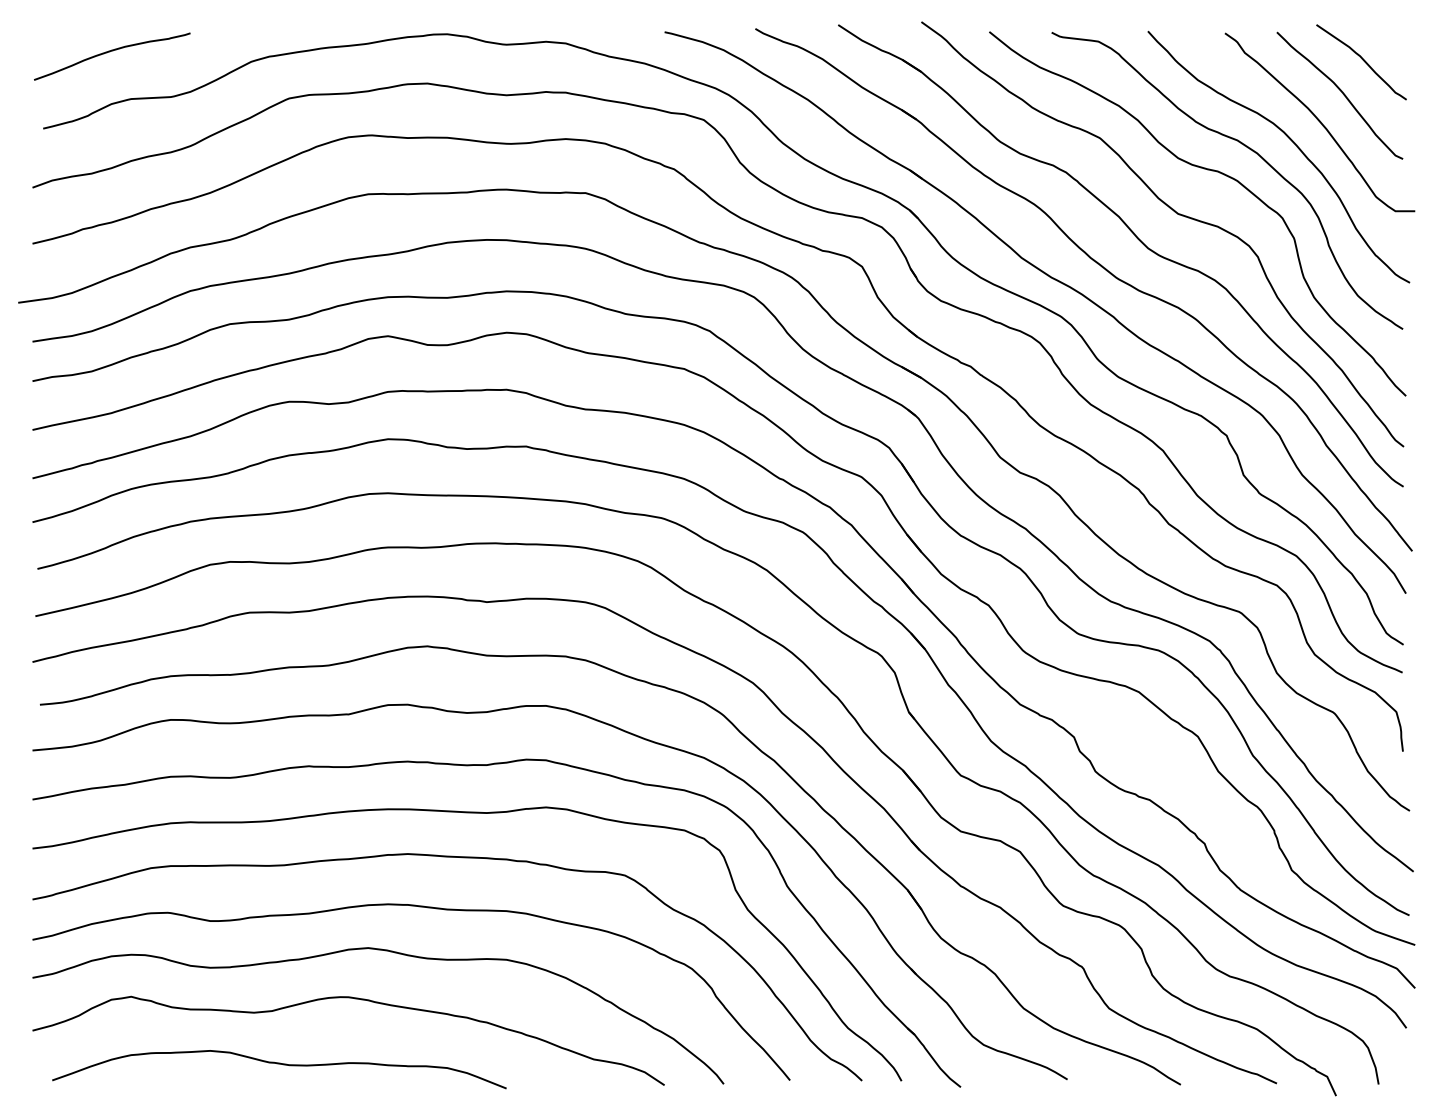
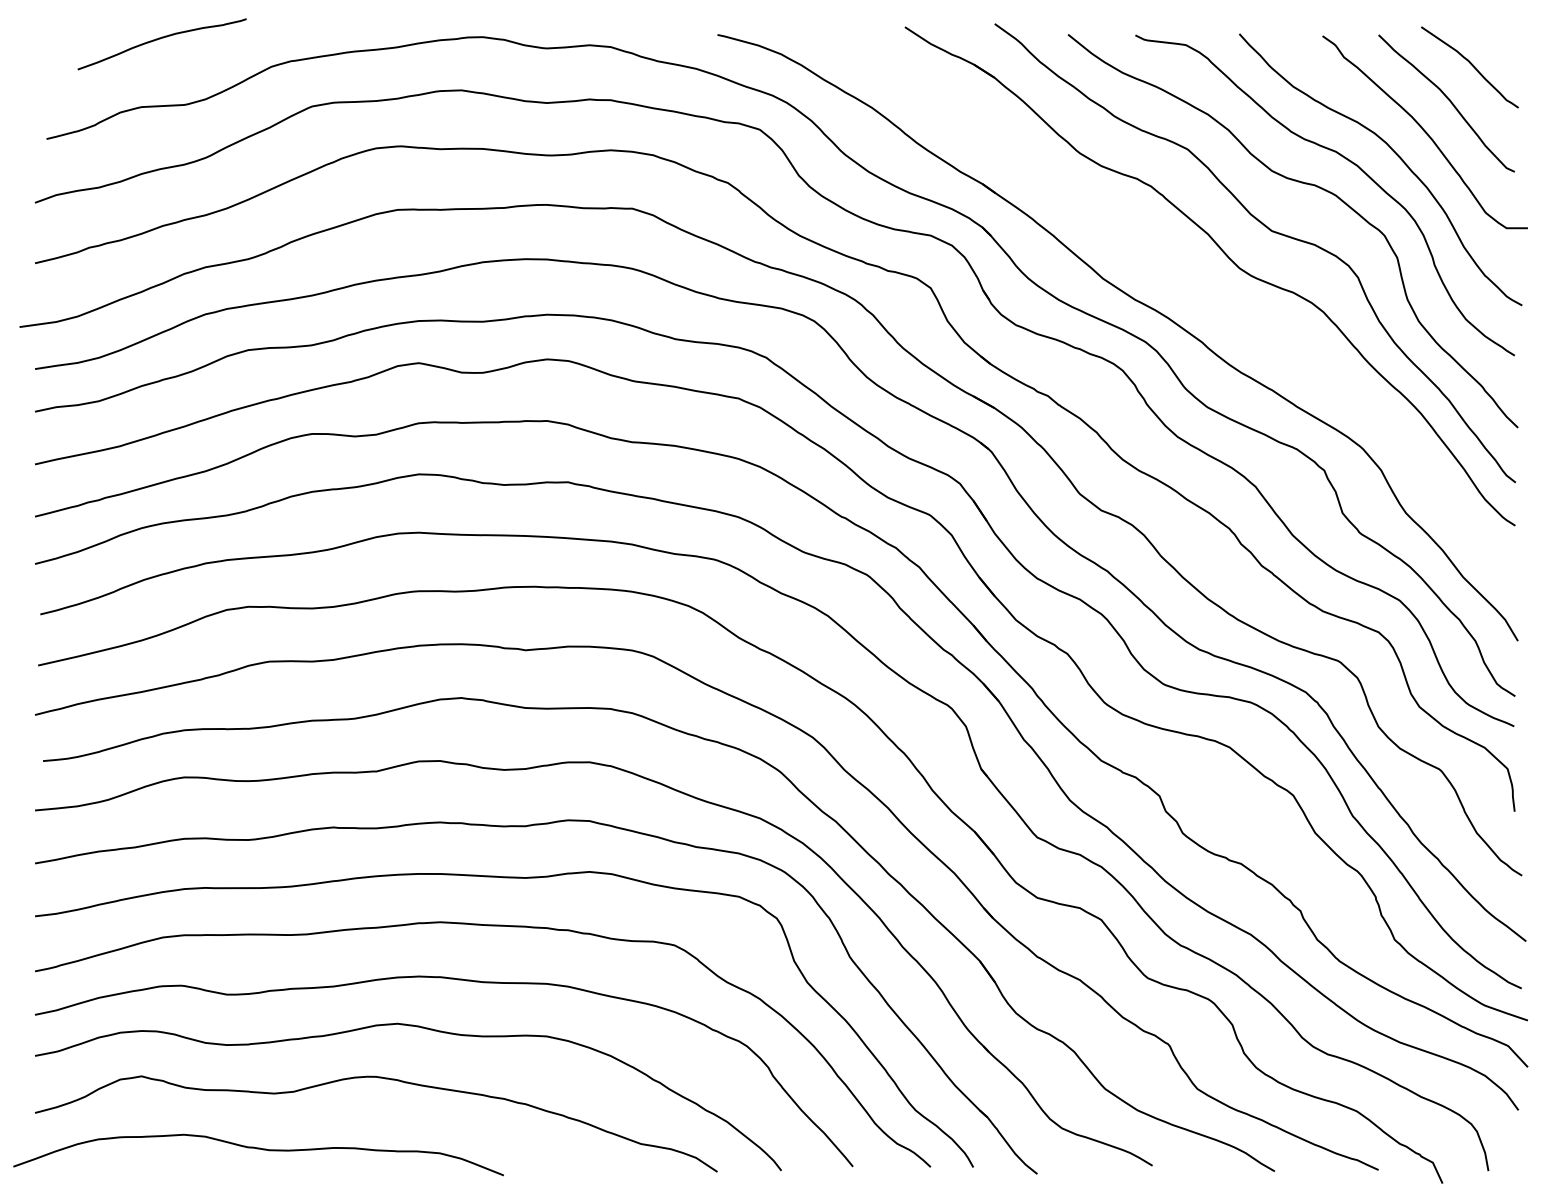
curve: (110, 52) -> (160, 39), moved
part: (1100, 267) -> (1188, 288), removed
curve: (279, 1064) -> (258, 1149), moved

